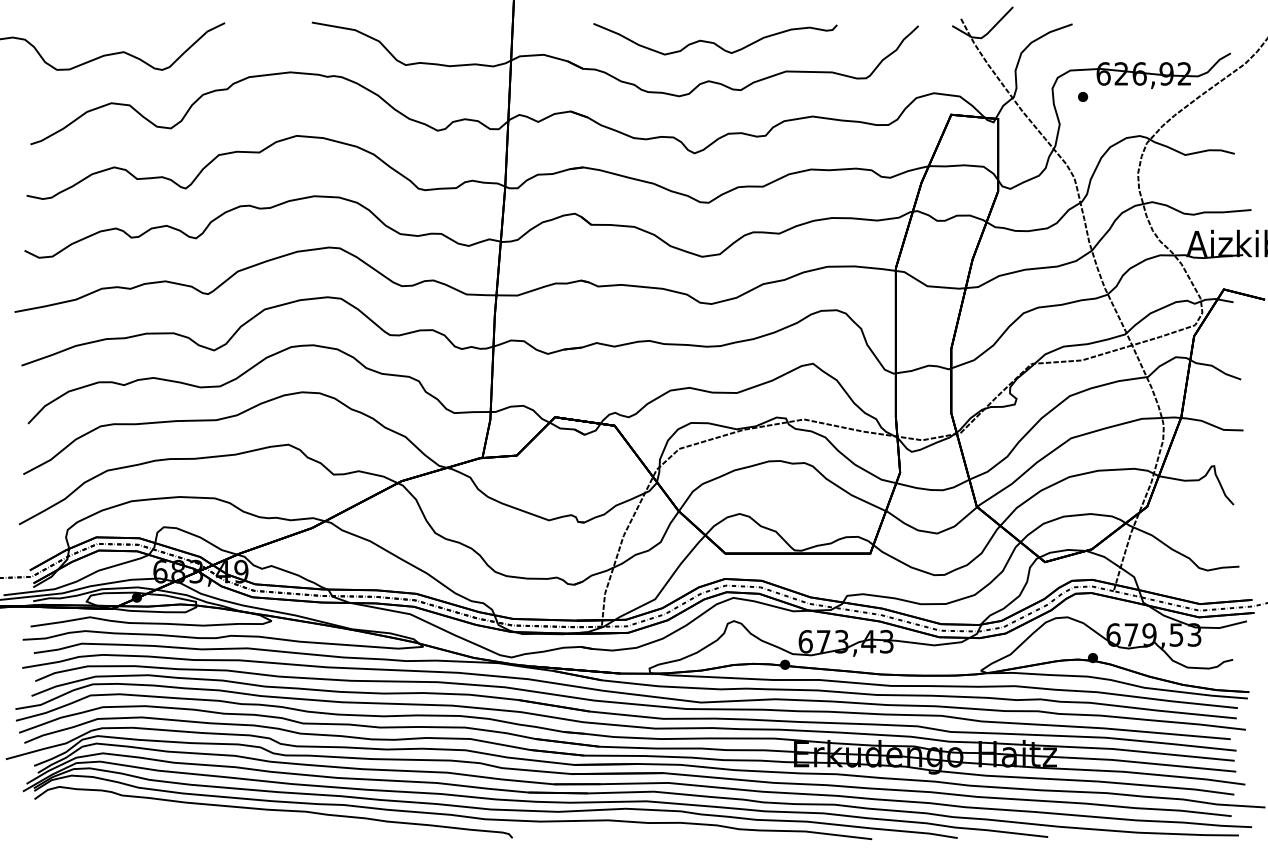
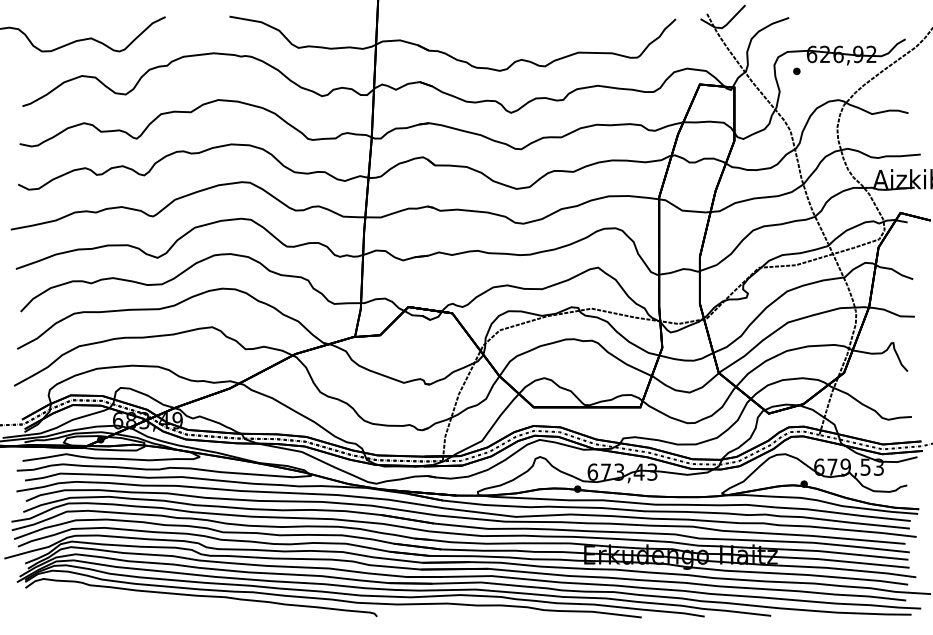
curve: (714, 42) -> (525, 31), removed

